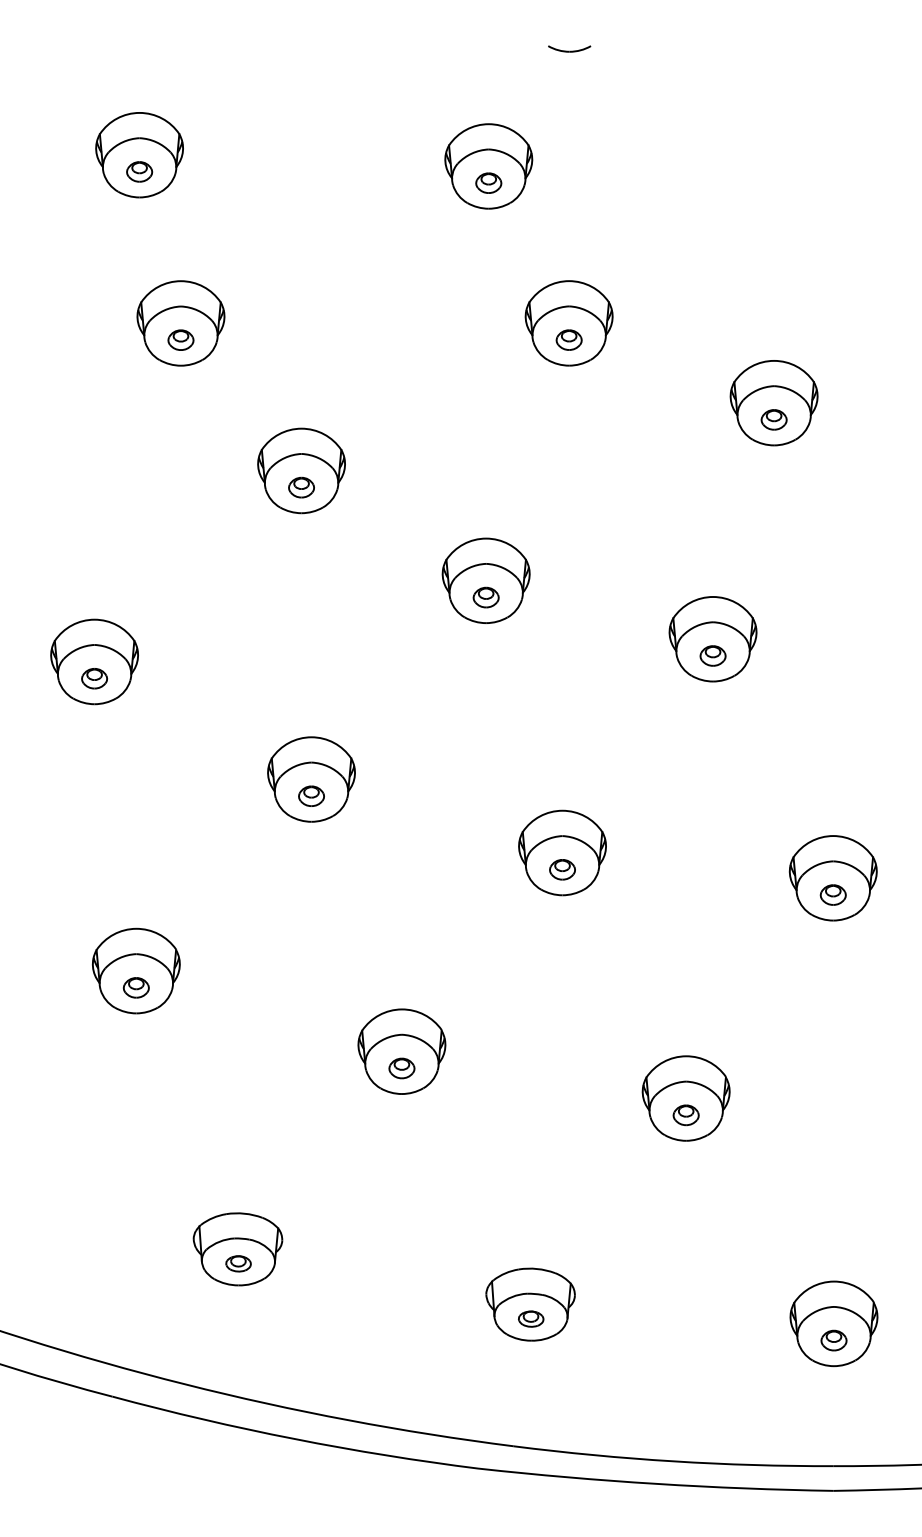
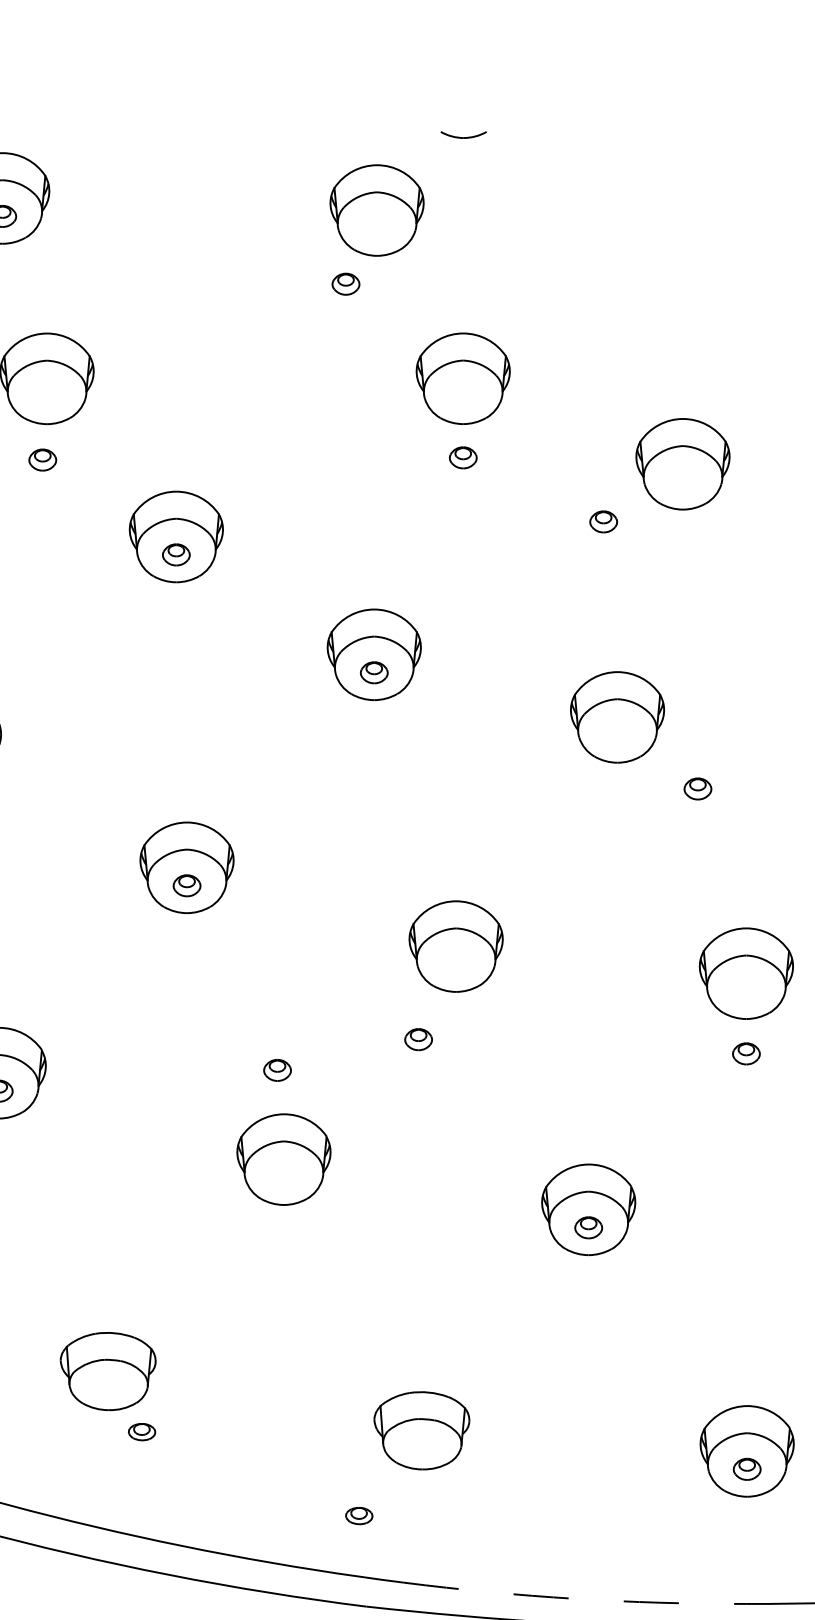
part: (569, 48) -> (463, 134), moved
part: (488, 182) -> (345, 283), moved
part: (180, 339) -> (42, 459), moved
part: (568, 339) -> (462, 457), moved
part: (773, 419) -> (602, 521), moved
part: (712, 655) -> (697, 788), moved
part: (562, 869) -> (418, 1039), moved
part: (832, 894) -> (745, 1053), moved
part: (401, 1068) -> (277, 1070), moved
part: (238, 1263) -> (141, 1431), moved
part: (531, 1318) -> (359, 1515), moved
arc: (673, 1461) -> (575, 1598), solid -> dashed

